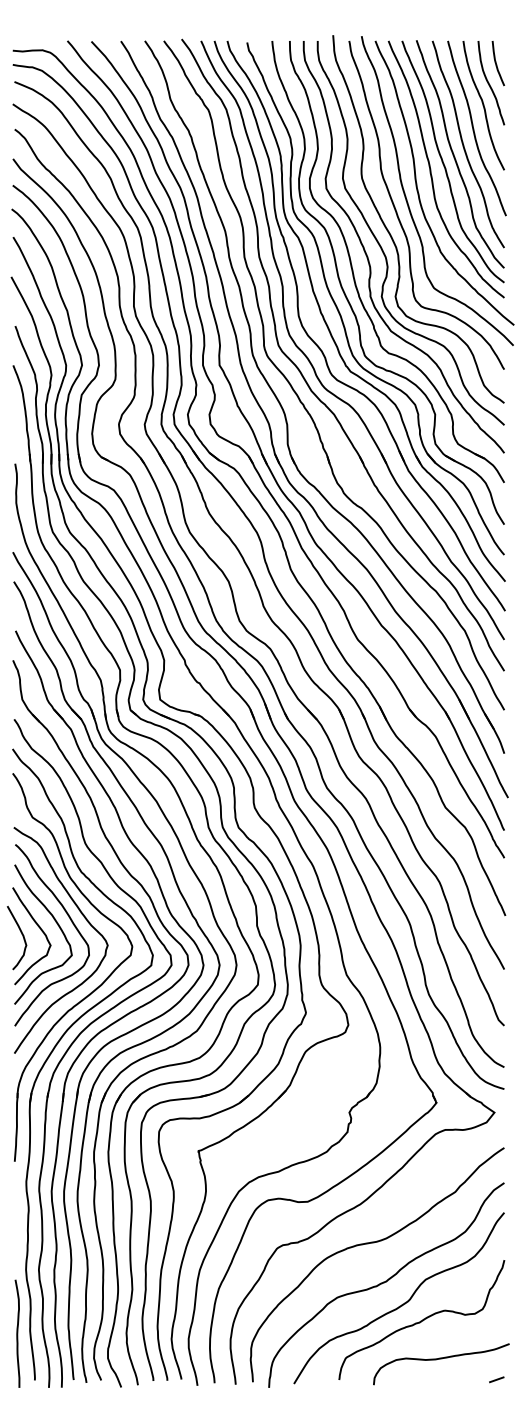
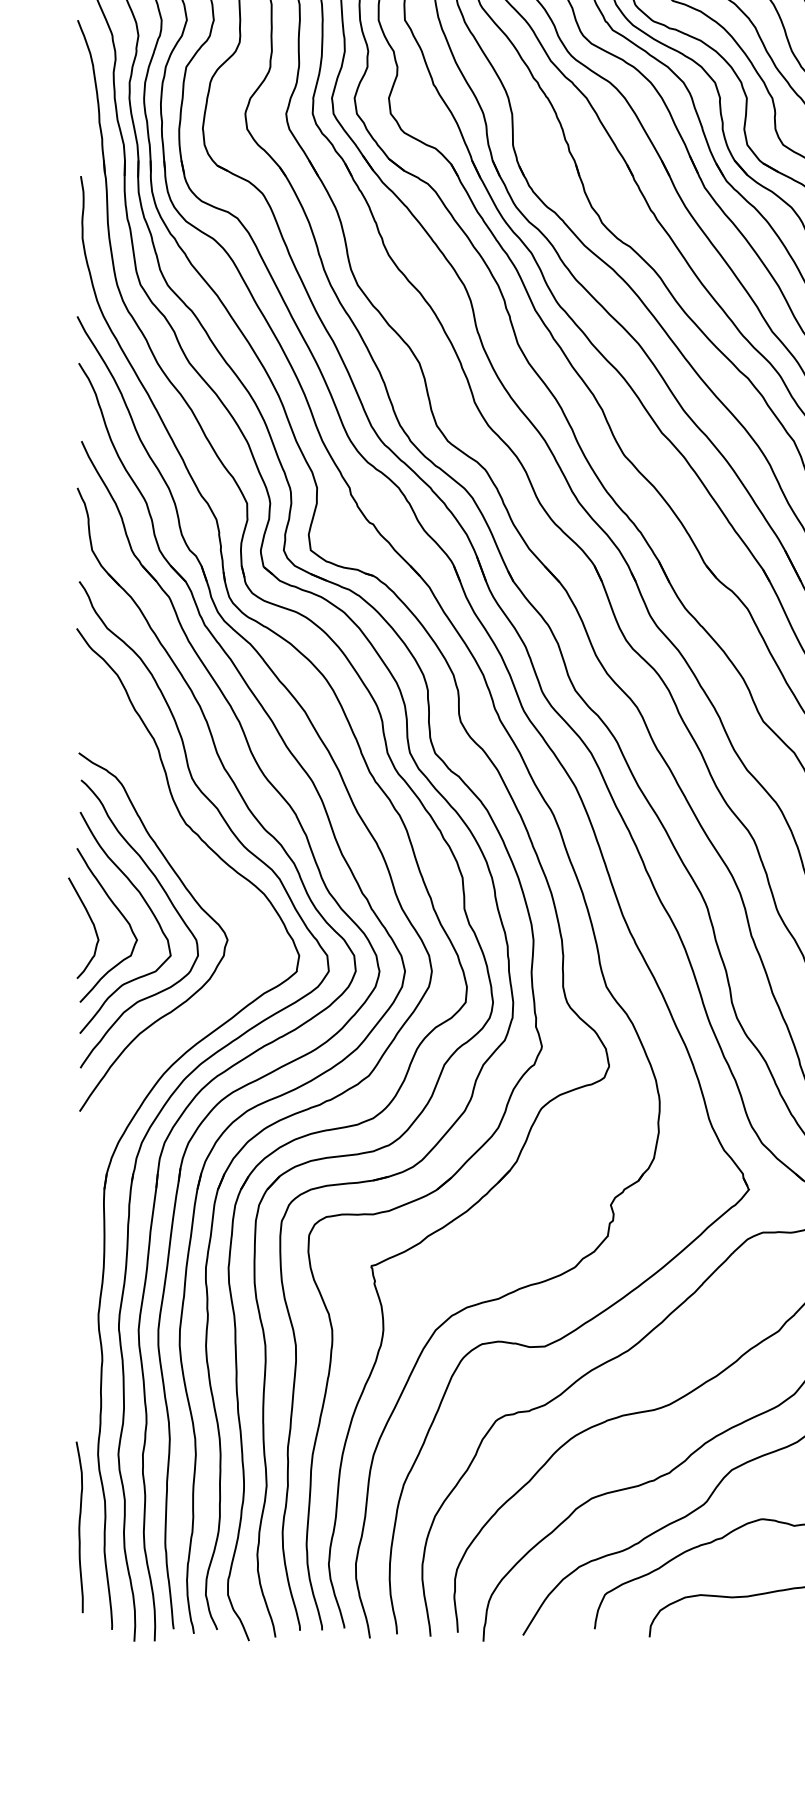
part: (91, 991) -> (201, 1013), removed
curve: (17, 1333) -> (79, 1526), moved

